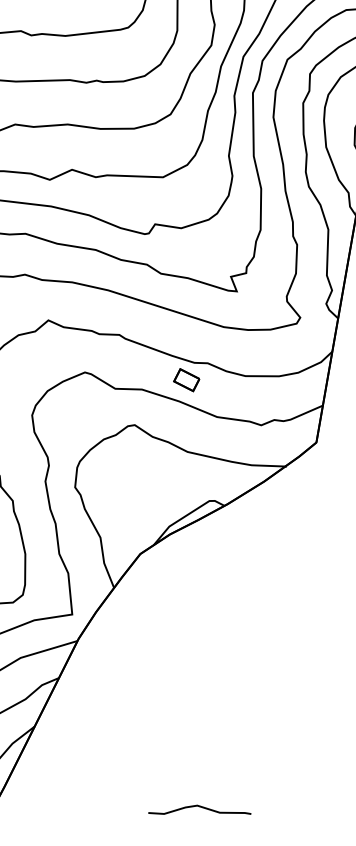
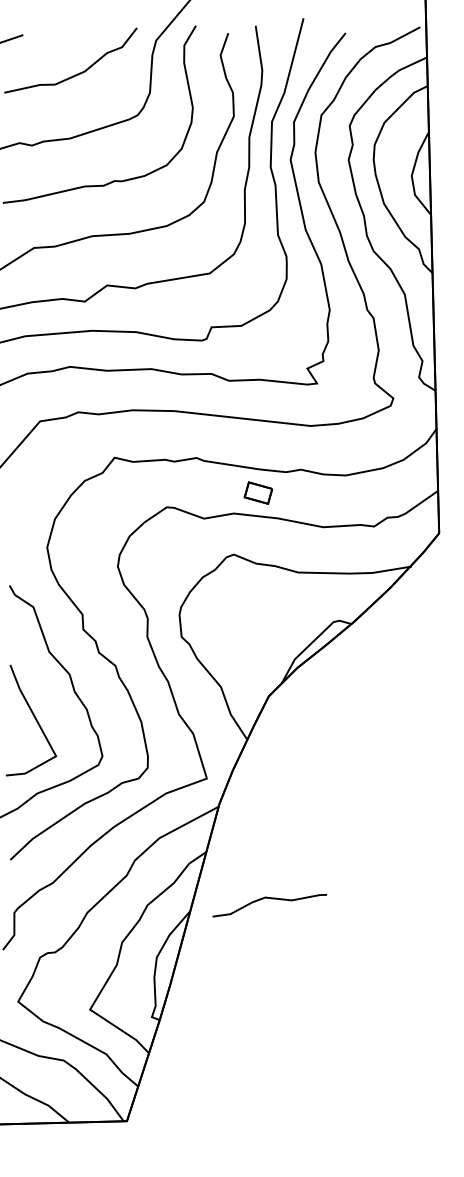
part: (186, 379) -> (258, 492), moved
curve: (202, 808) -> (271, 899), moved

